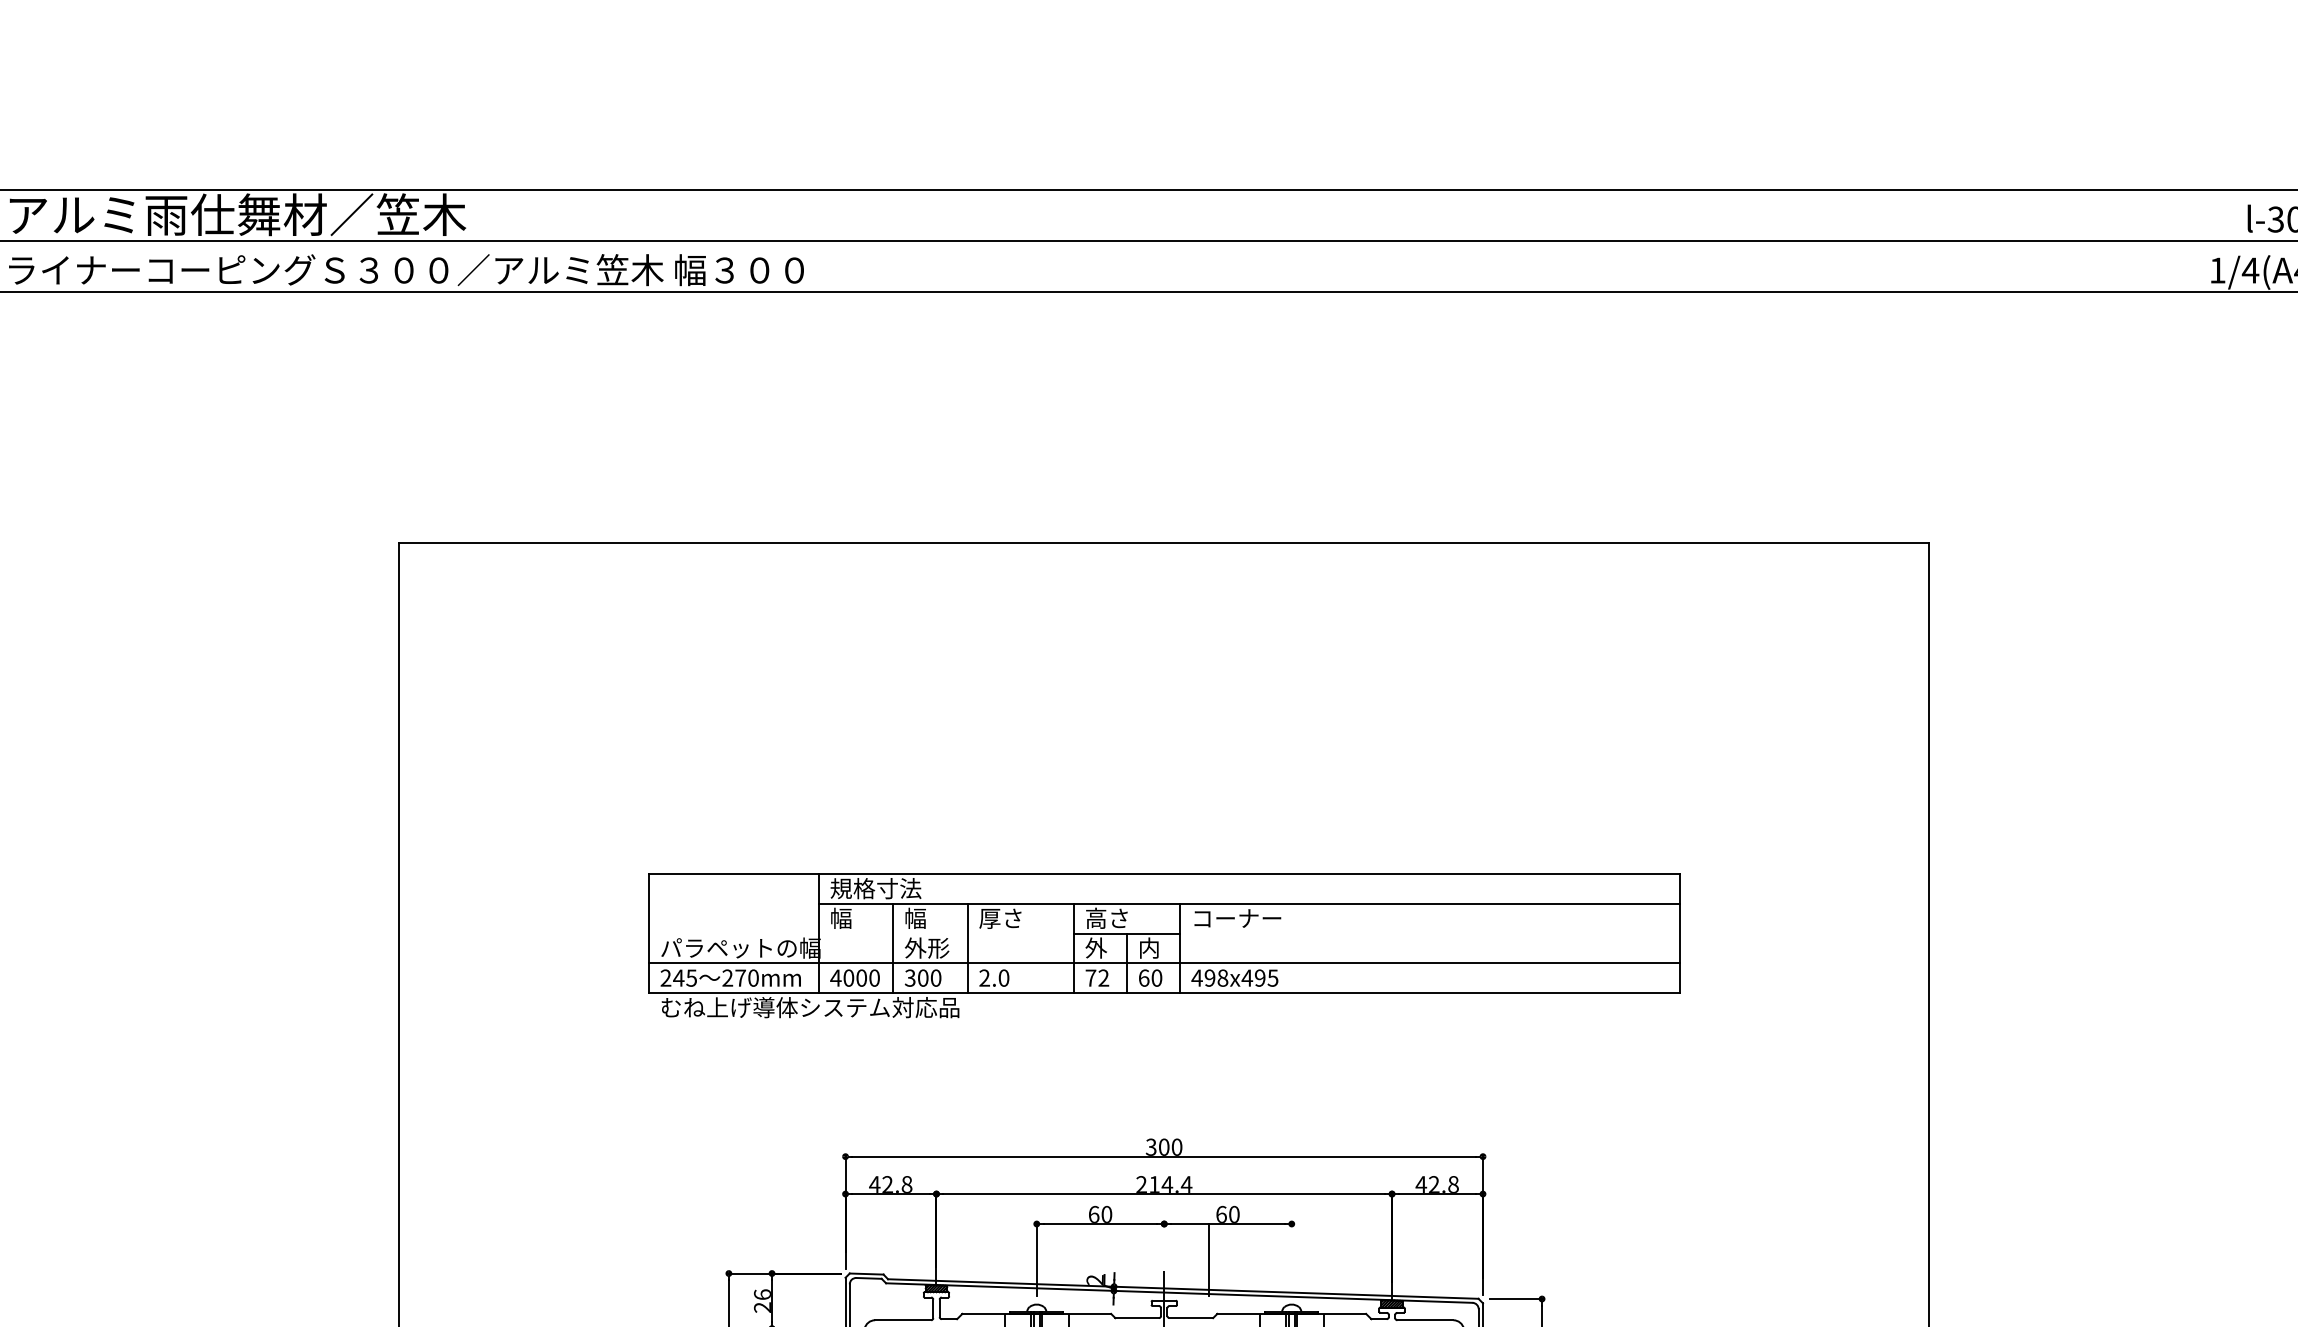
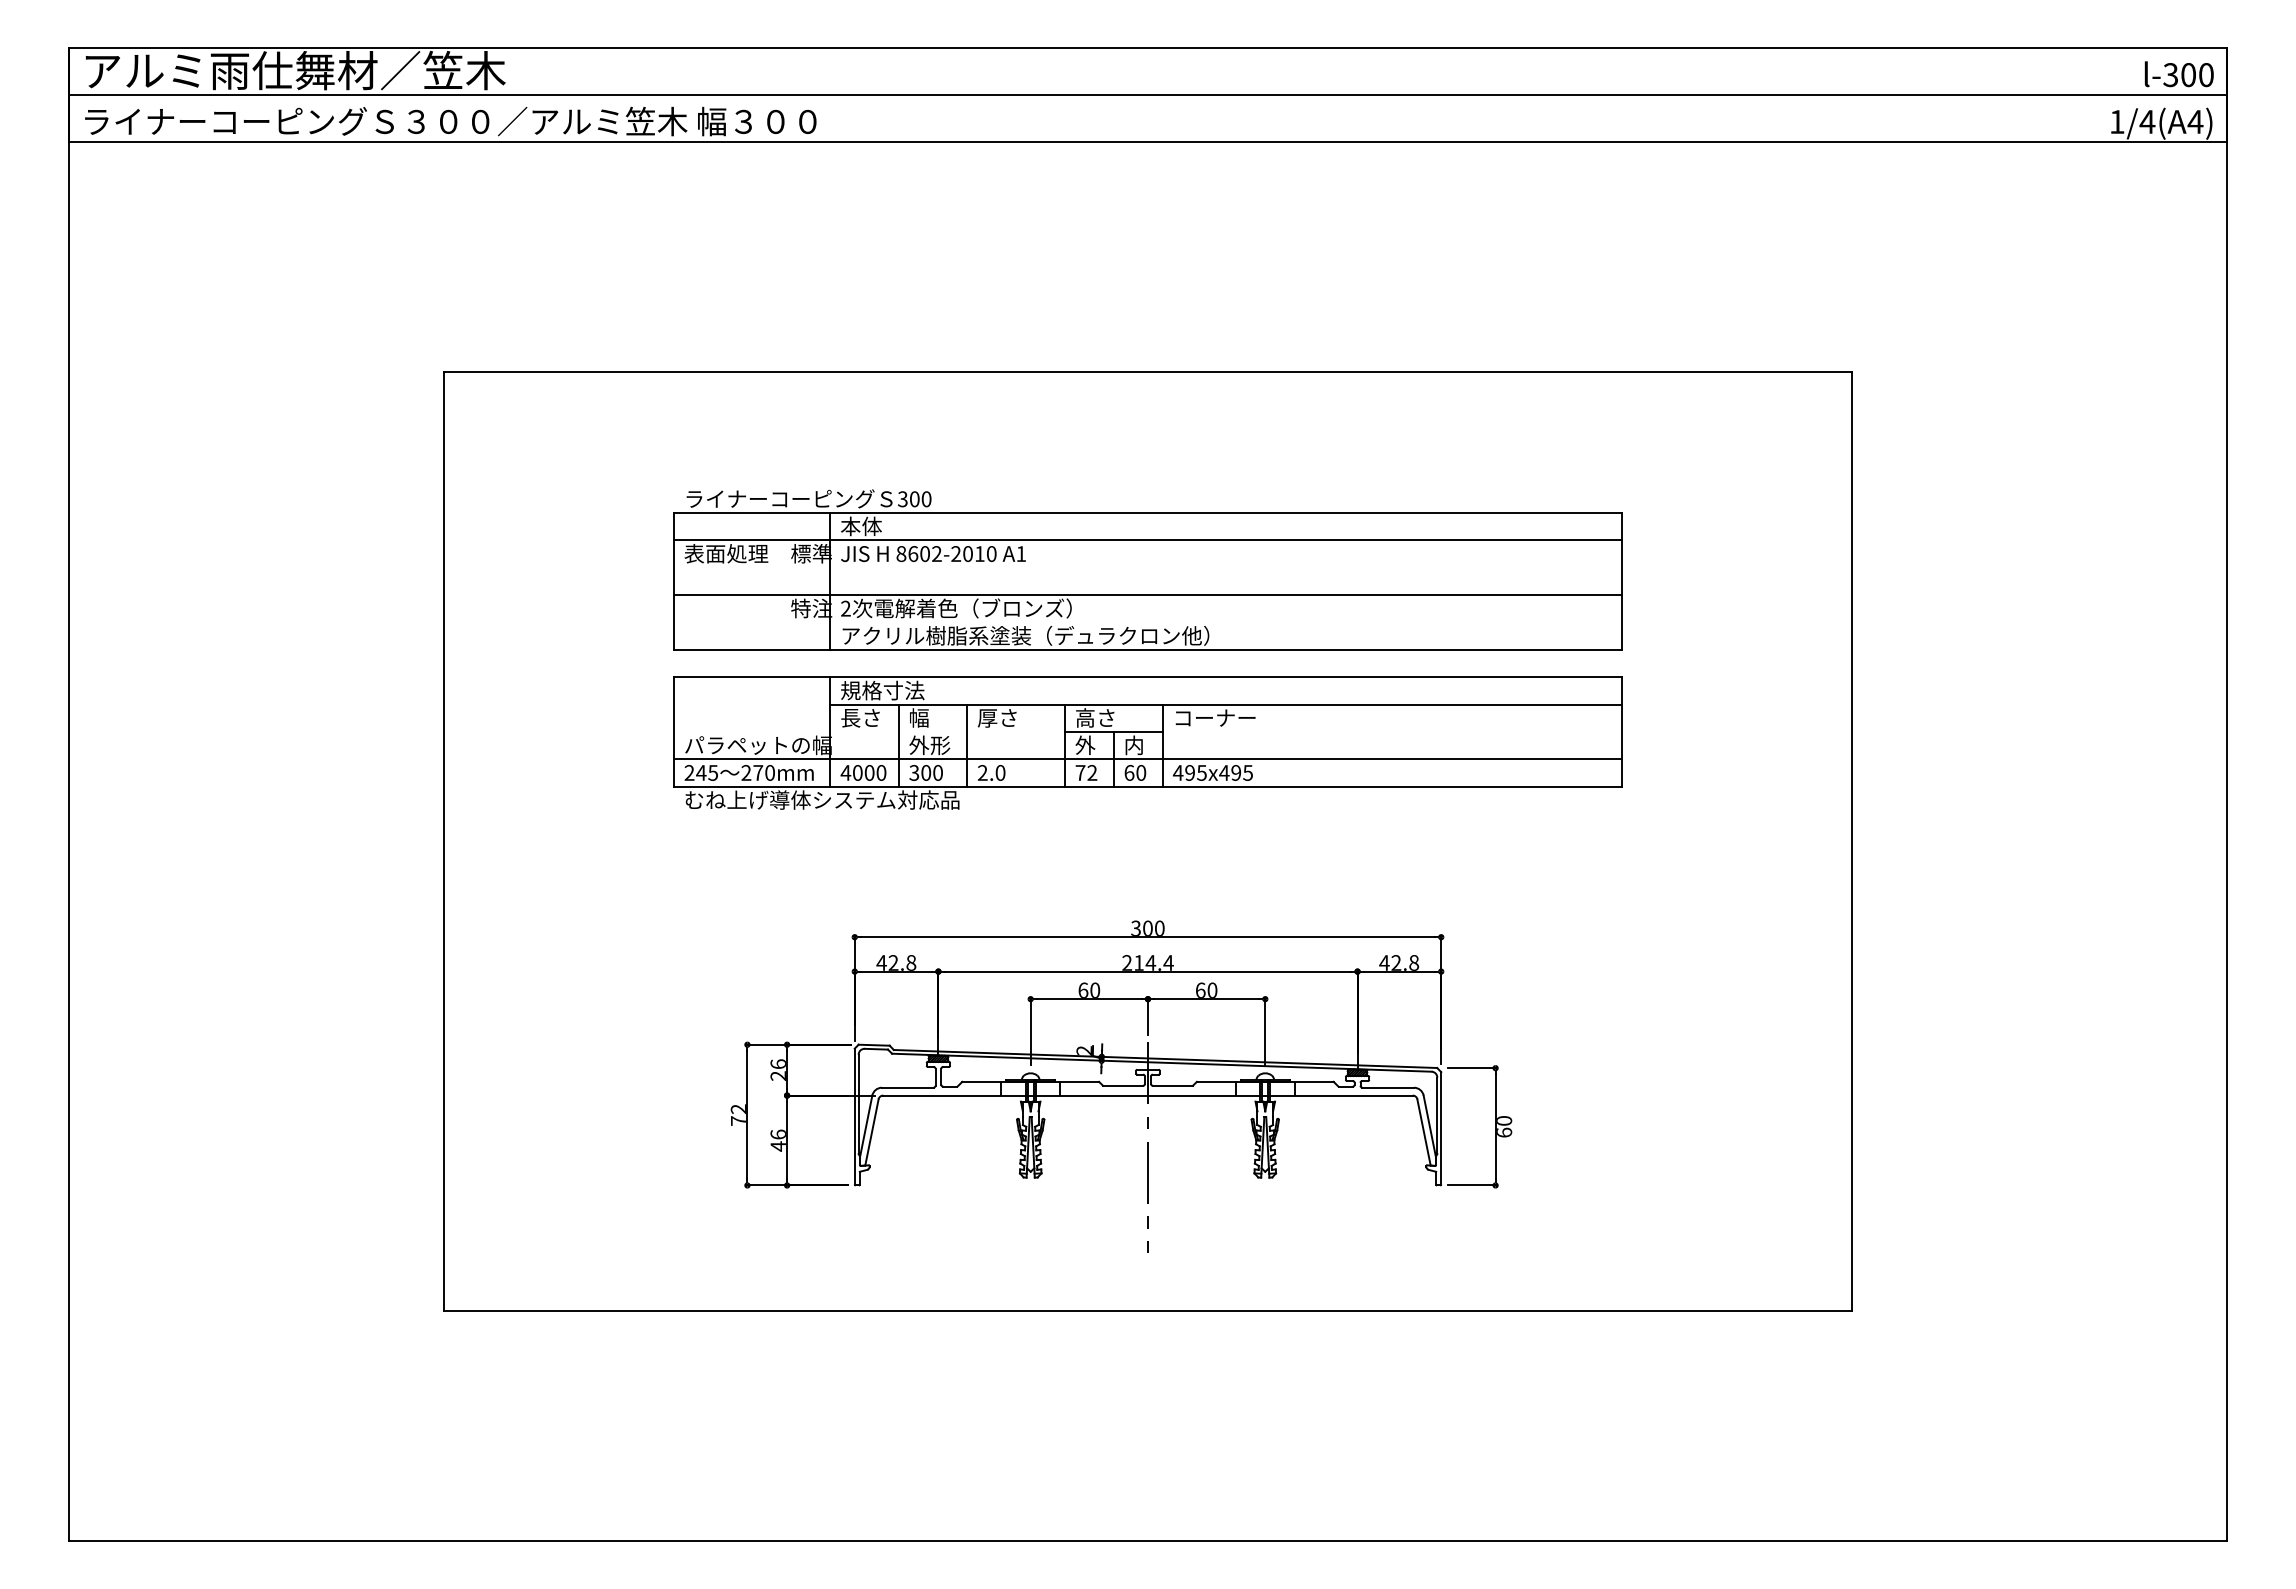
part: (1163, 756) -> (1147, 569), added
text: (851, 917) -> (860, 717), 幅 -> 長さ
text: (1222, 977) -> (1201, 772), 498x495 -> 495x495
line: (1164, 1242) -> (1148, 1016), added
line: (1209, 1260) -> (1265, 1032), moved

